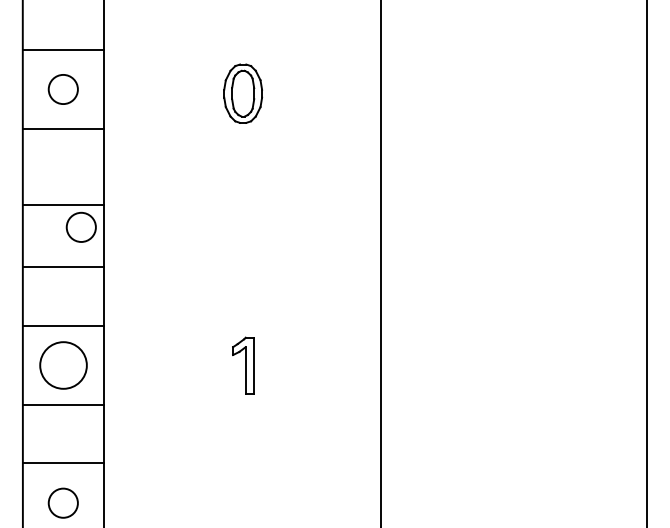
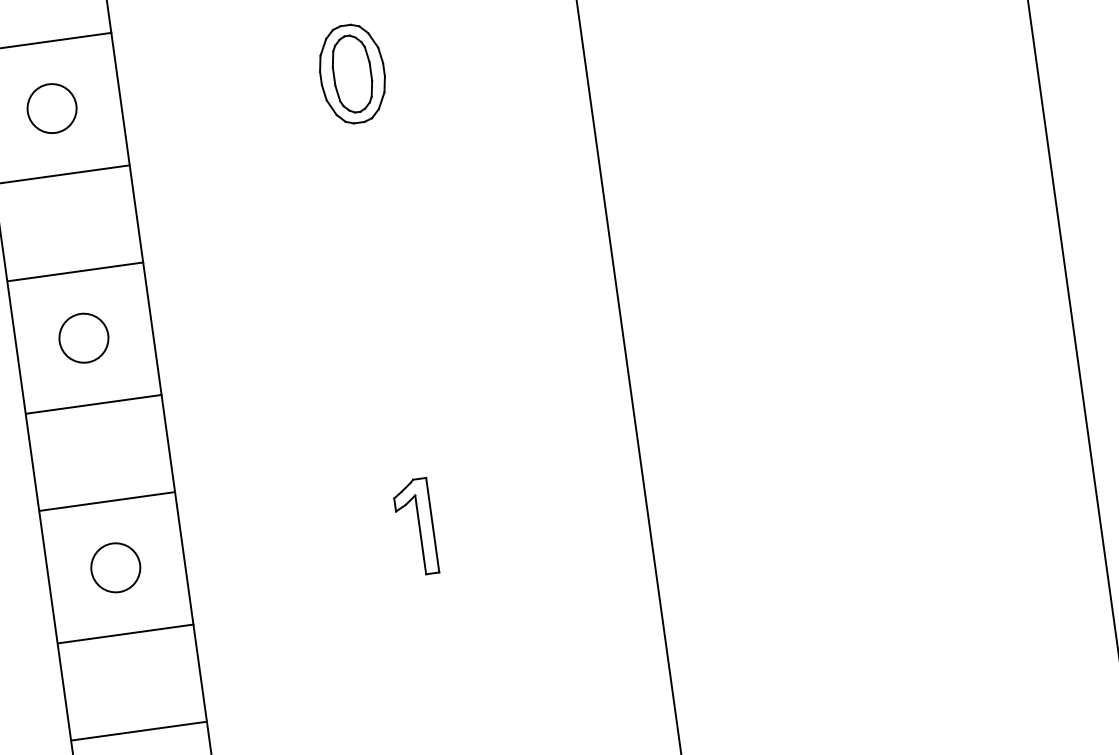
line: (63, 204) -> (74, 271), moved
circle: (80, 226) -> (82, 336), moved
circle: (62, 364) -> (114, 566), size x0.62

